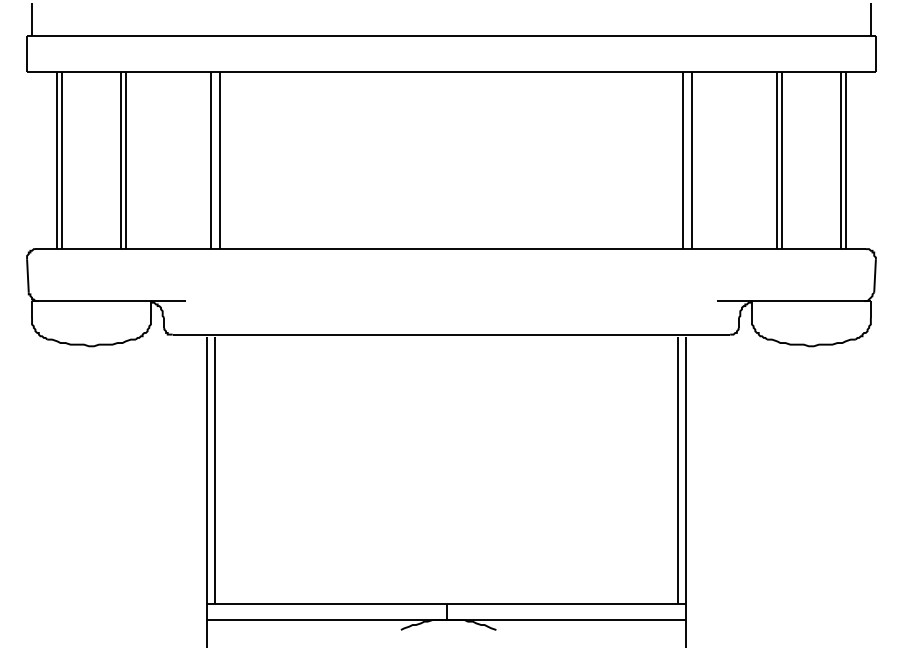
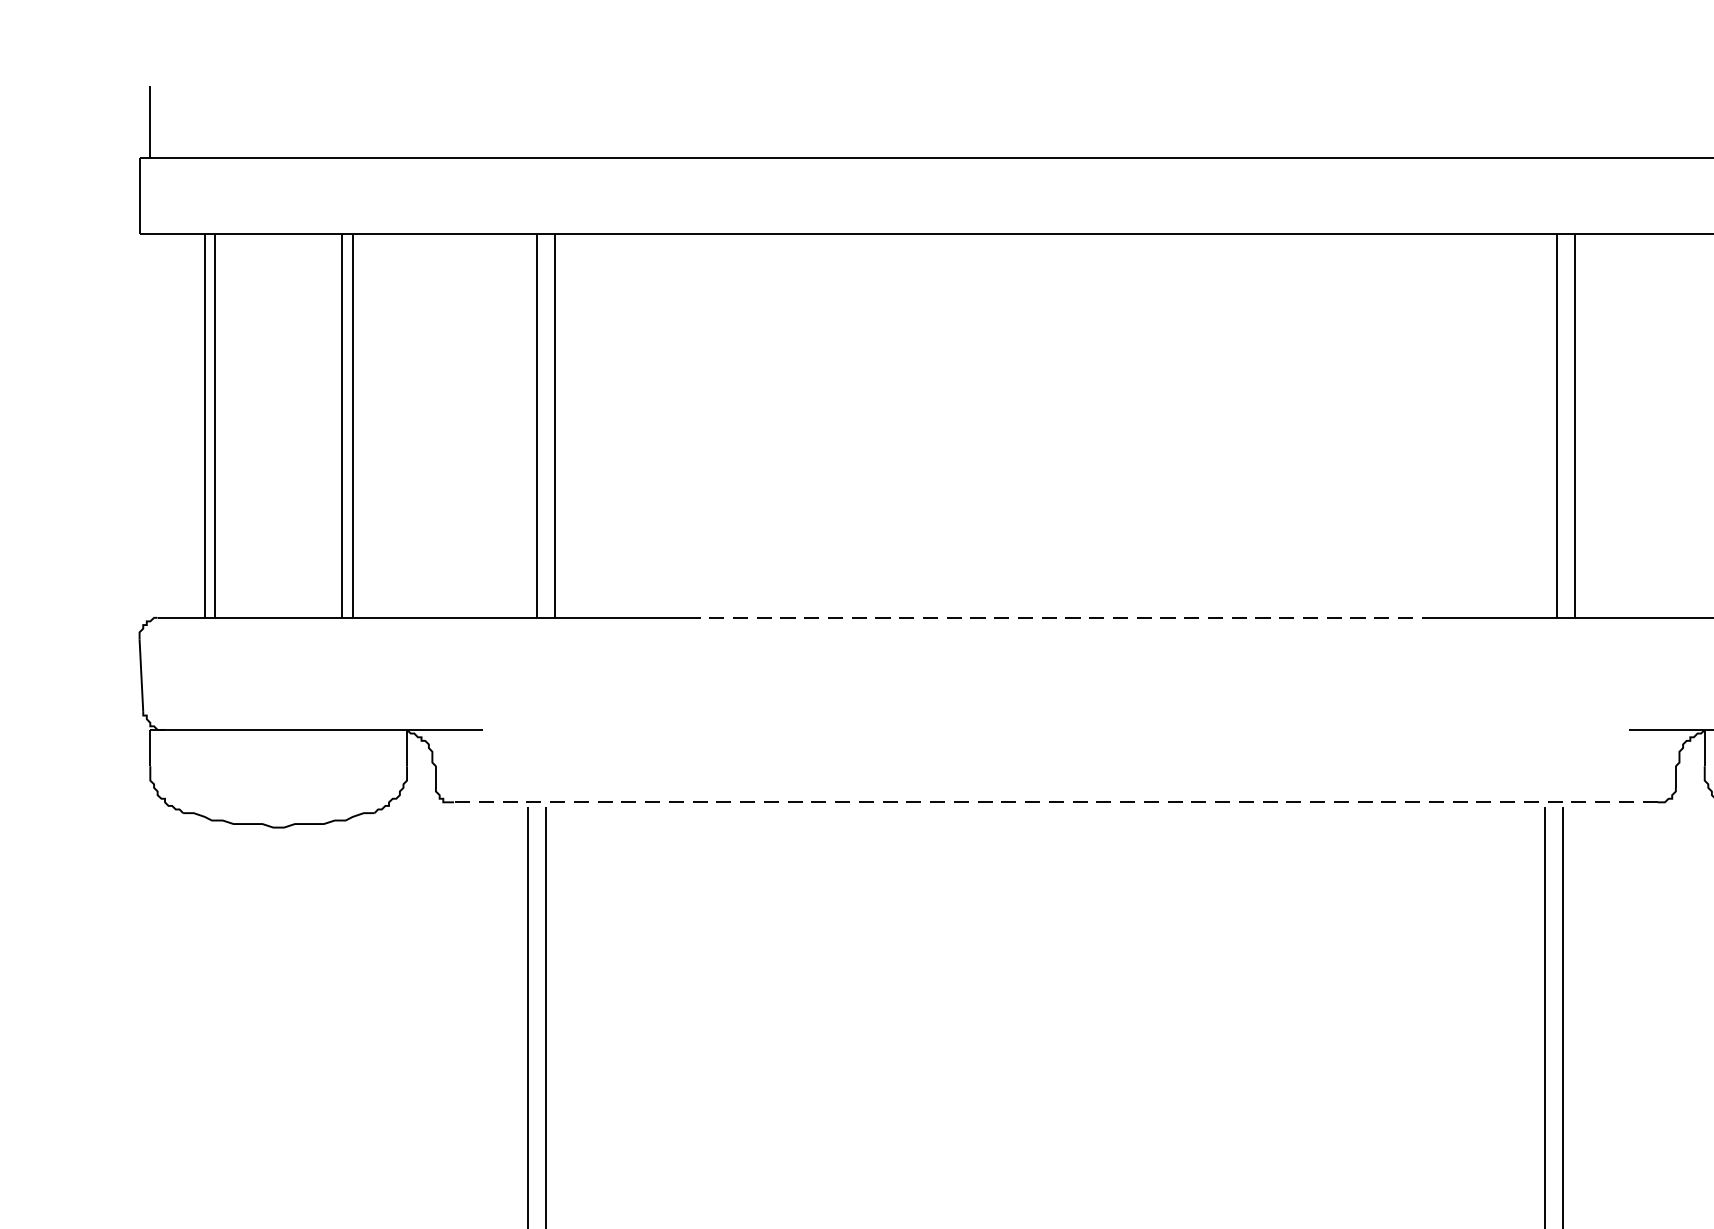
line: (451, 249) -> (1055, 618), solid -> dashed
line: (451, 334) -> (1055, 802), solid -> dashed

